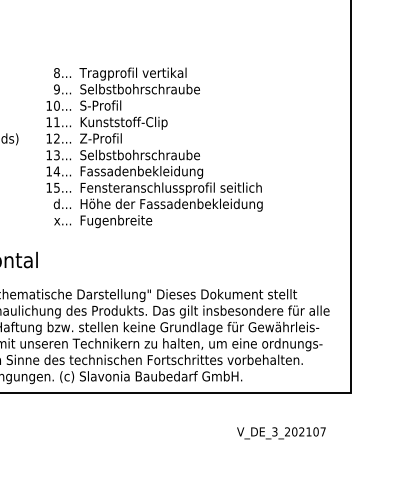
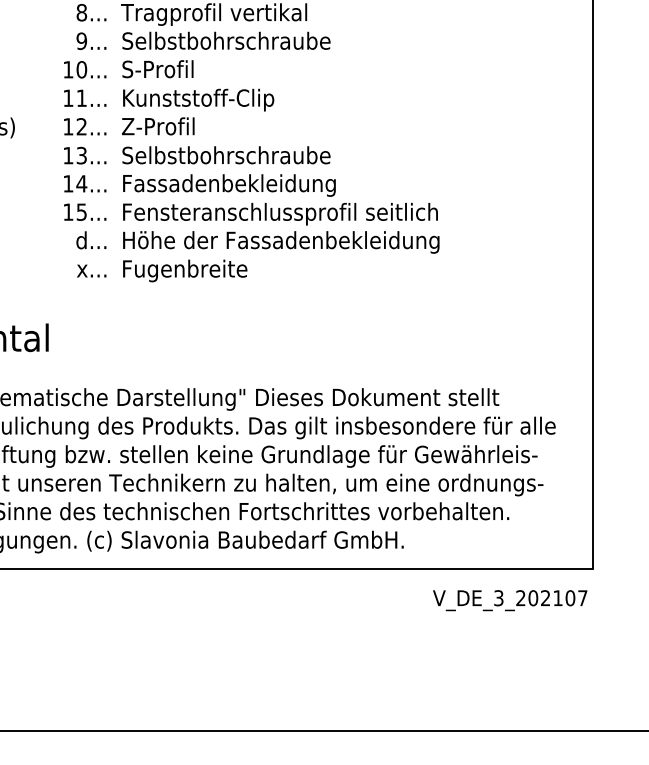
text: (281, 433) -> (510, 600), moved

